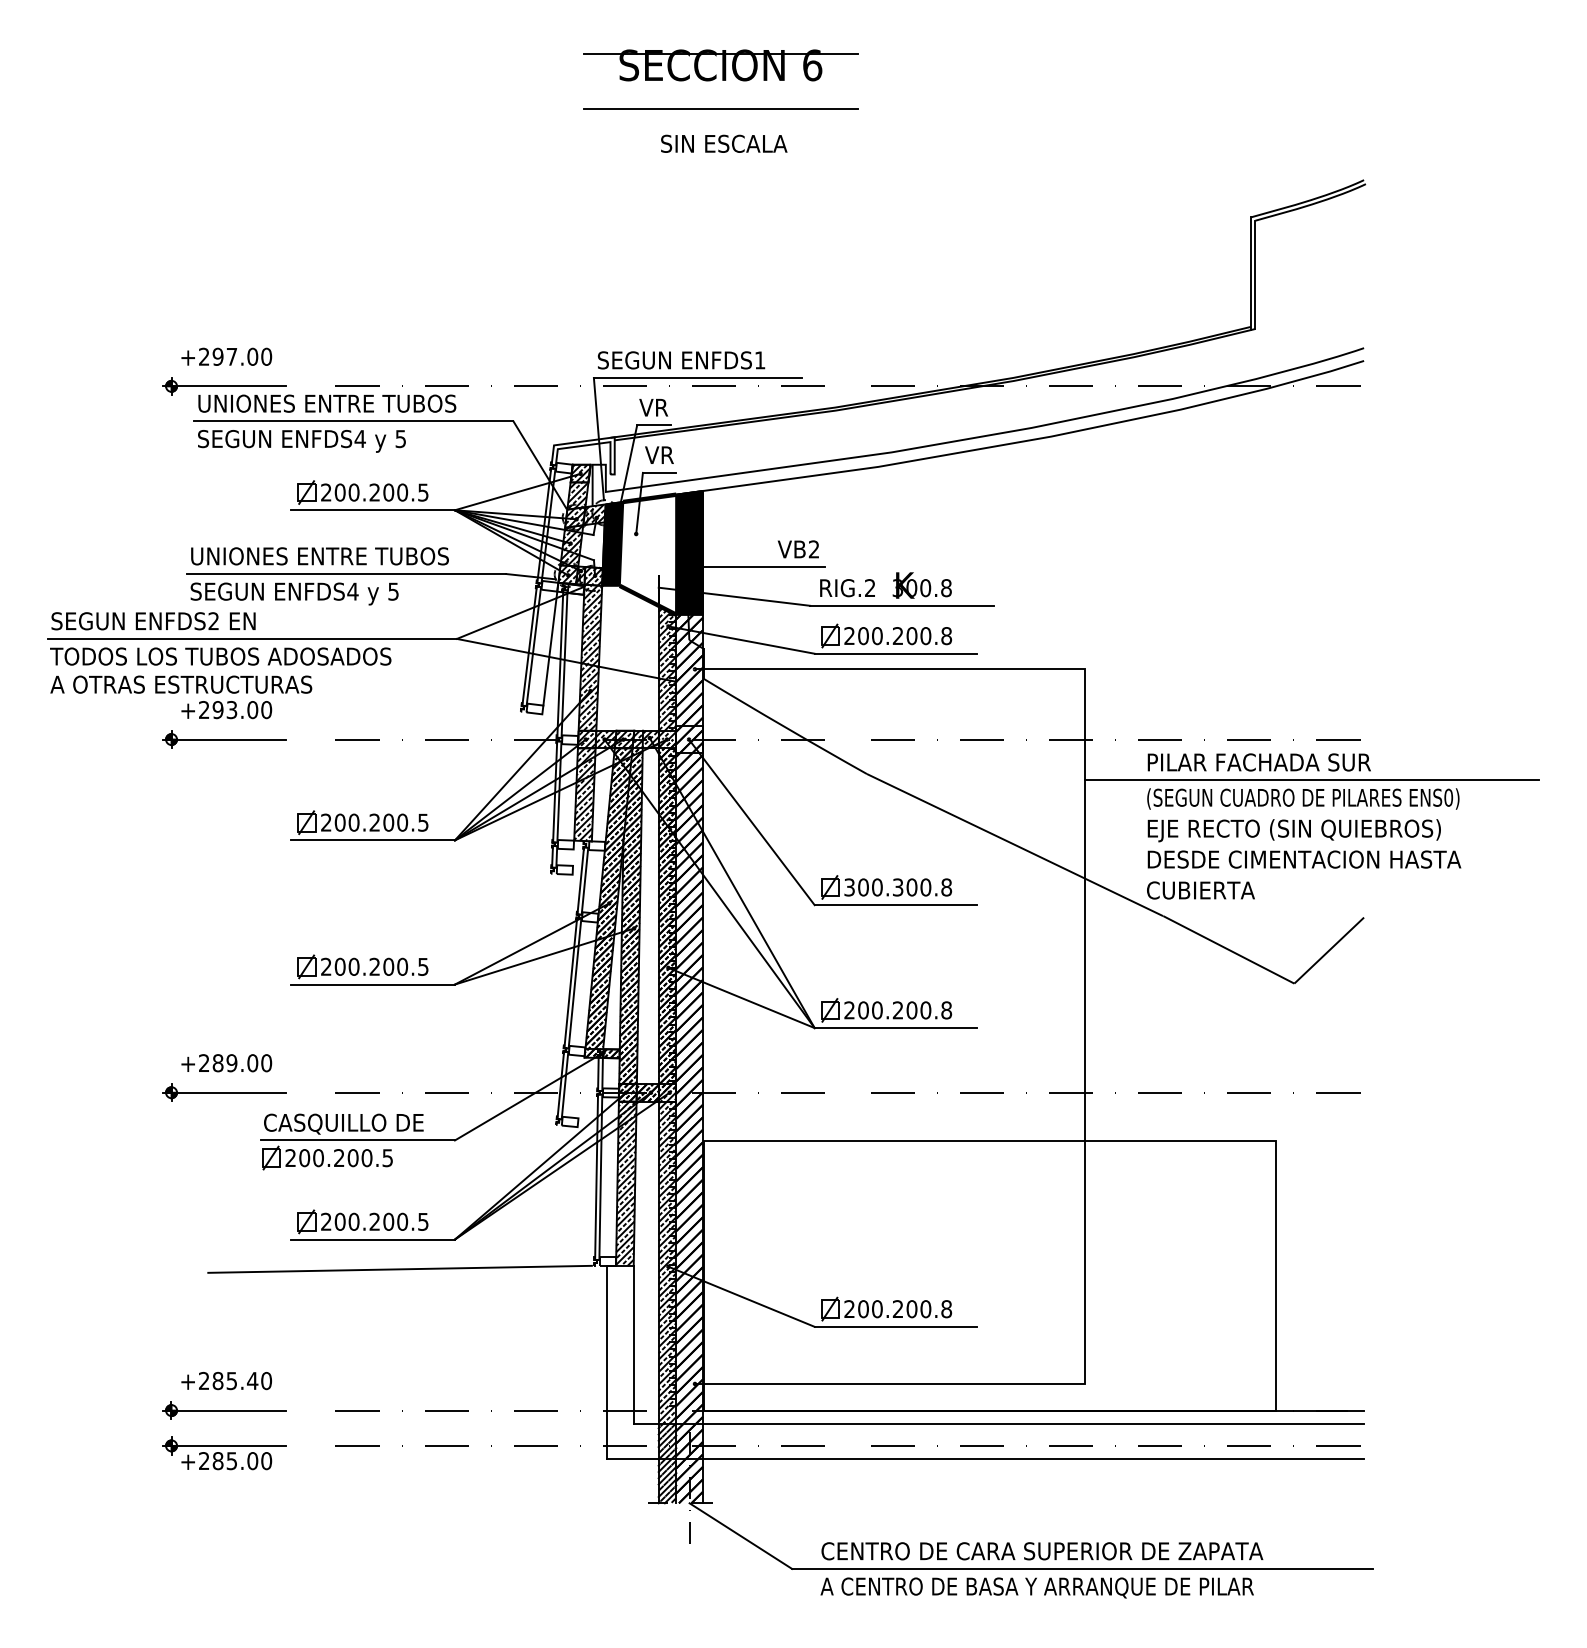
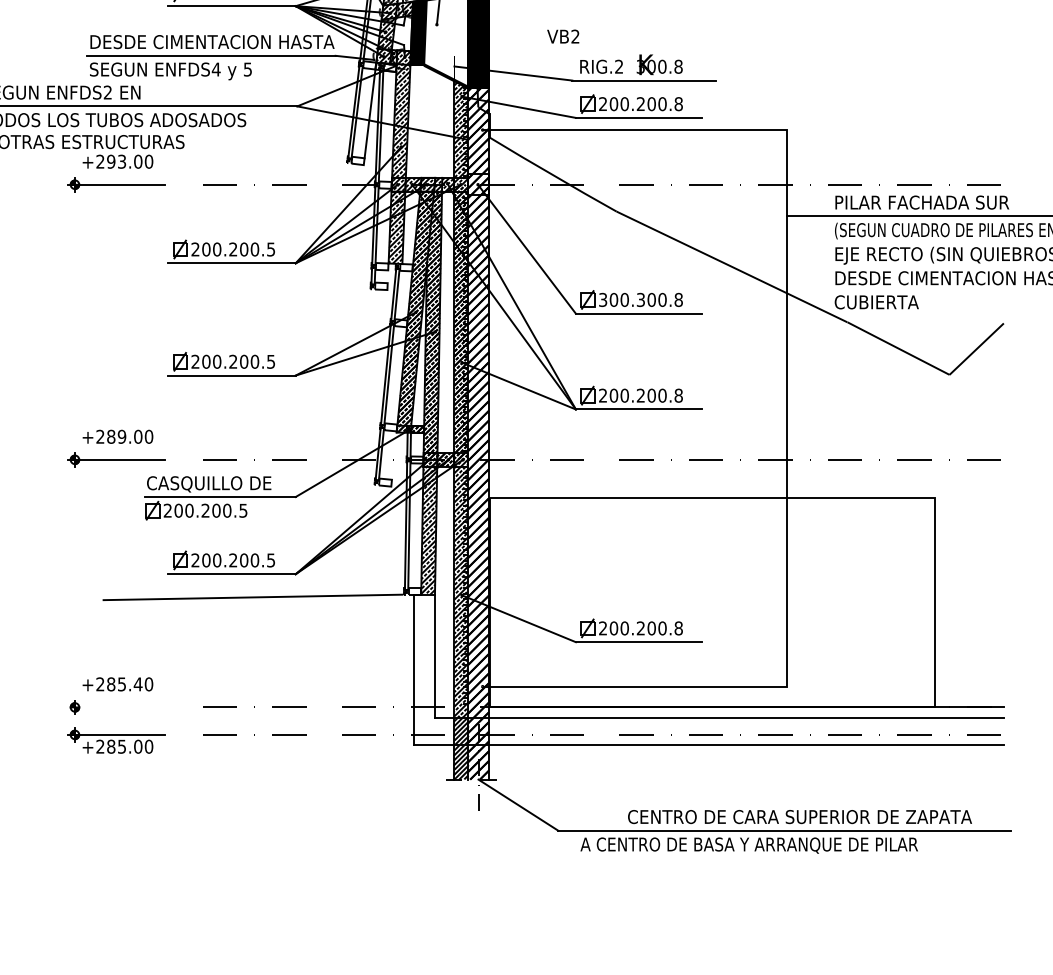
text: (347, 556) -> (212, 42), UNIONES ENTRE TUBOS -> DESDE CIMENTACION HASTA
line: (757, 567) -> (531, 50), removed
line: (224, 1410) -> (116, 707), removed
text: (1042, 1551) -> (800, 817), moved

